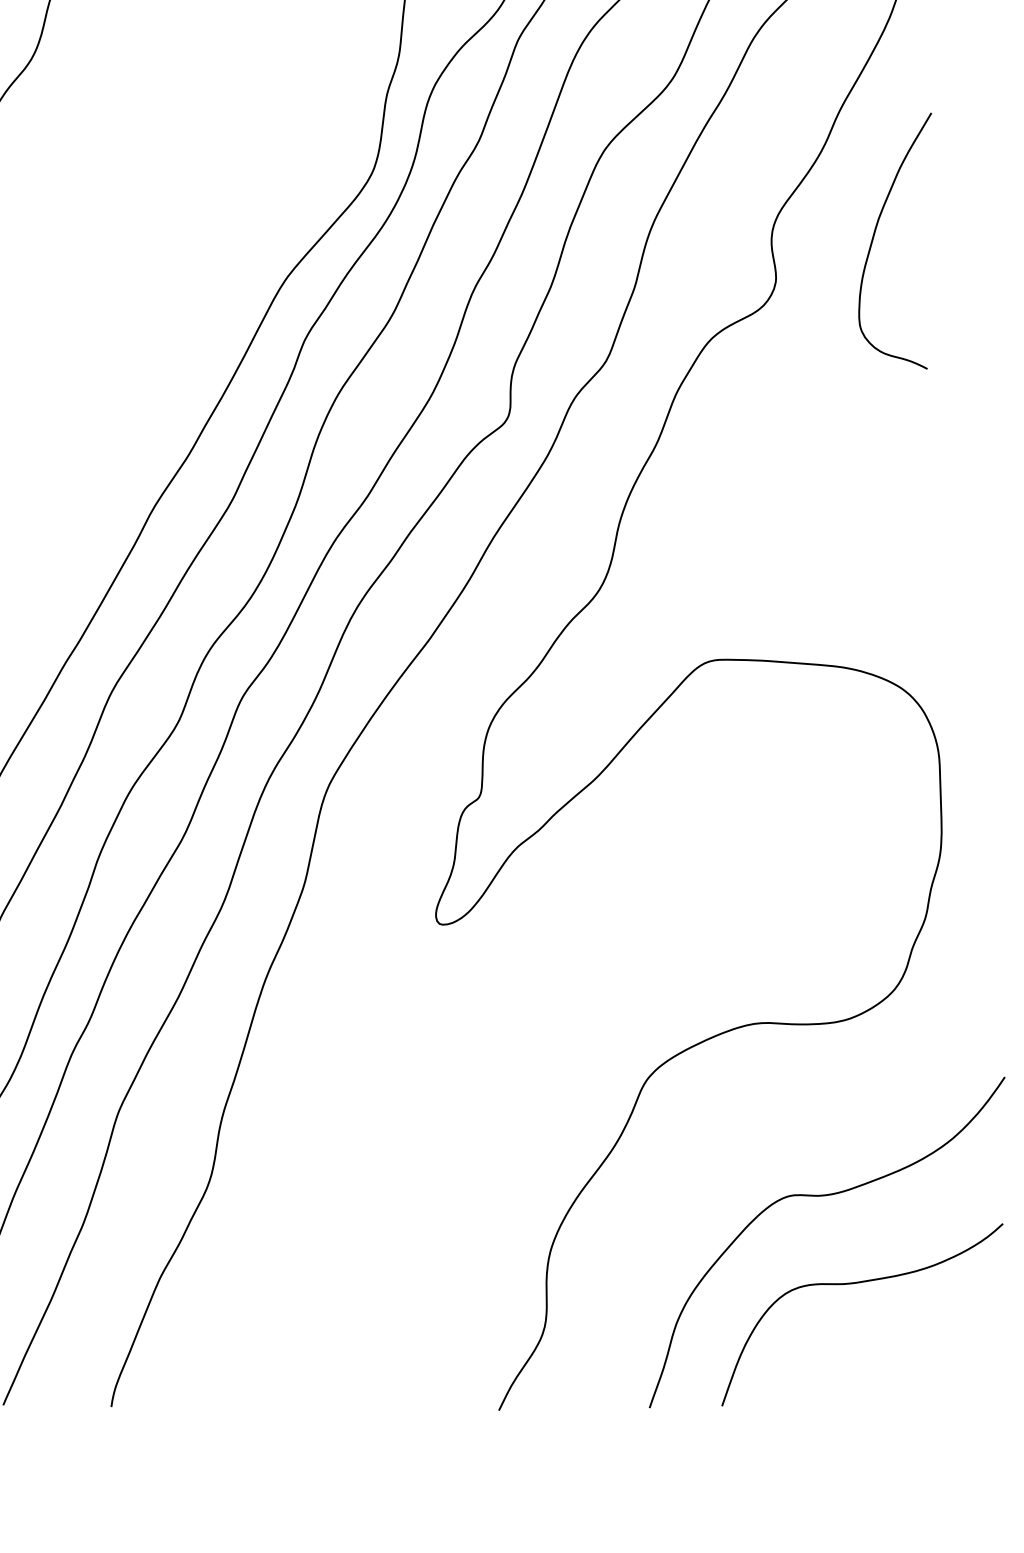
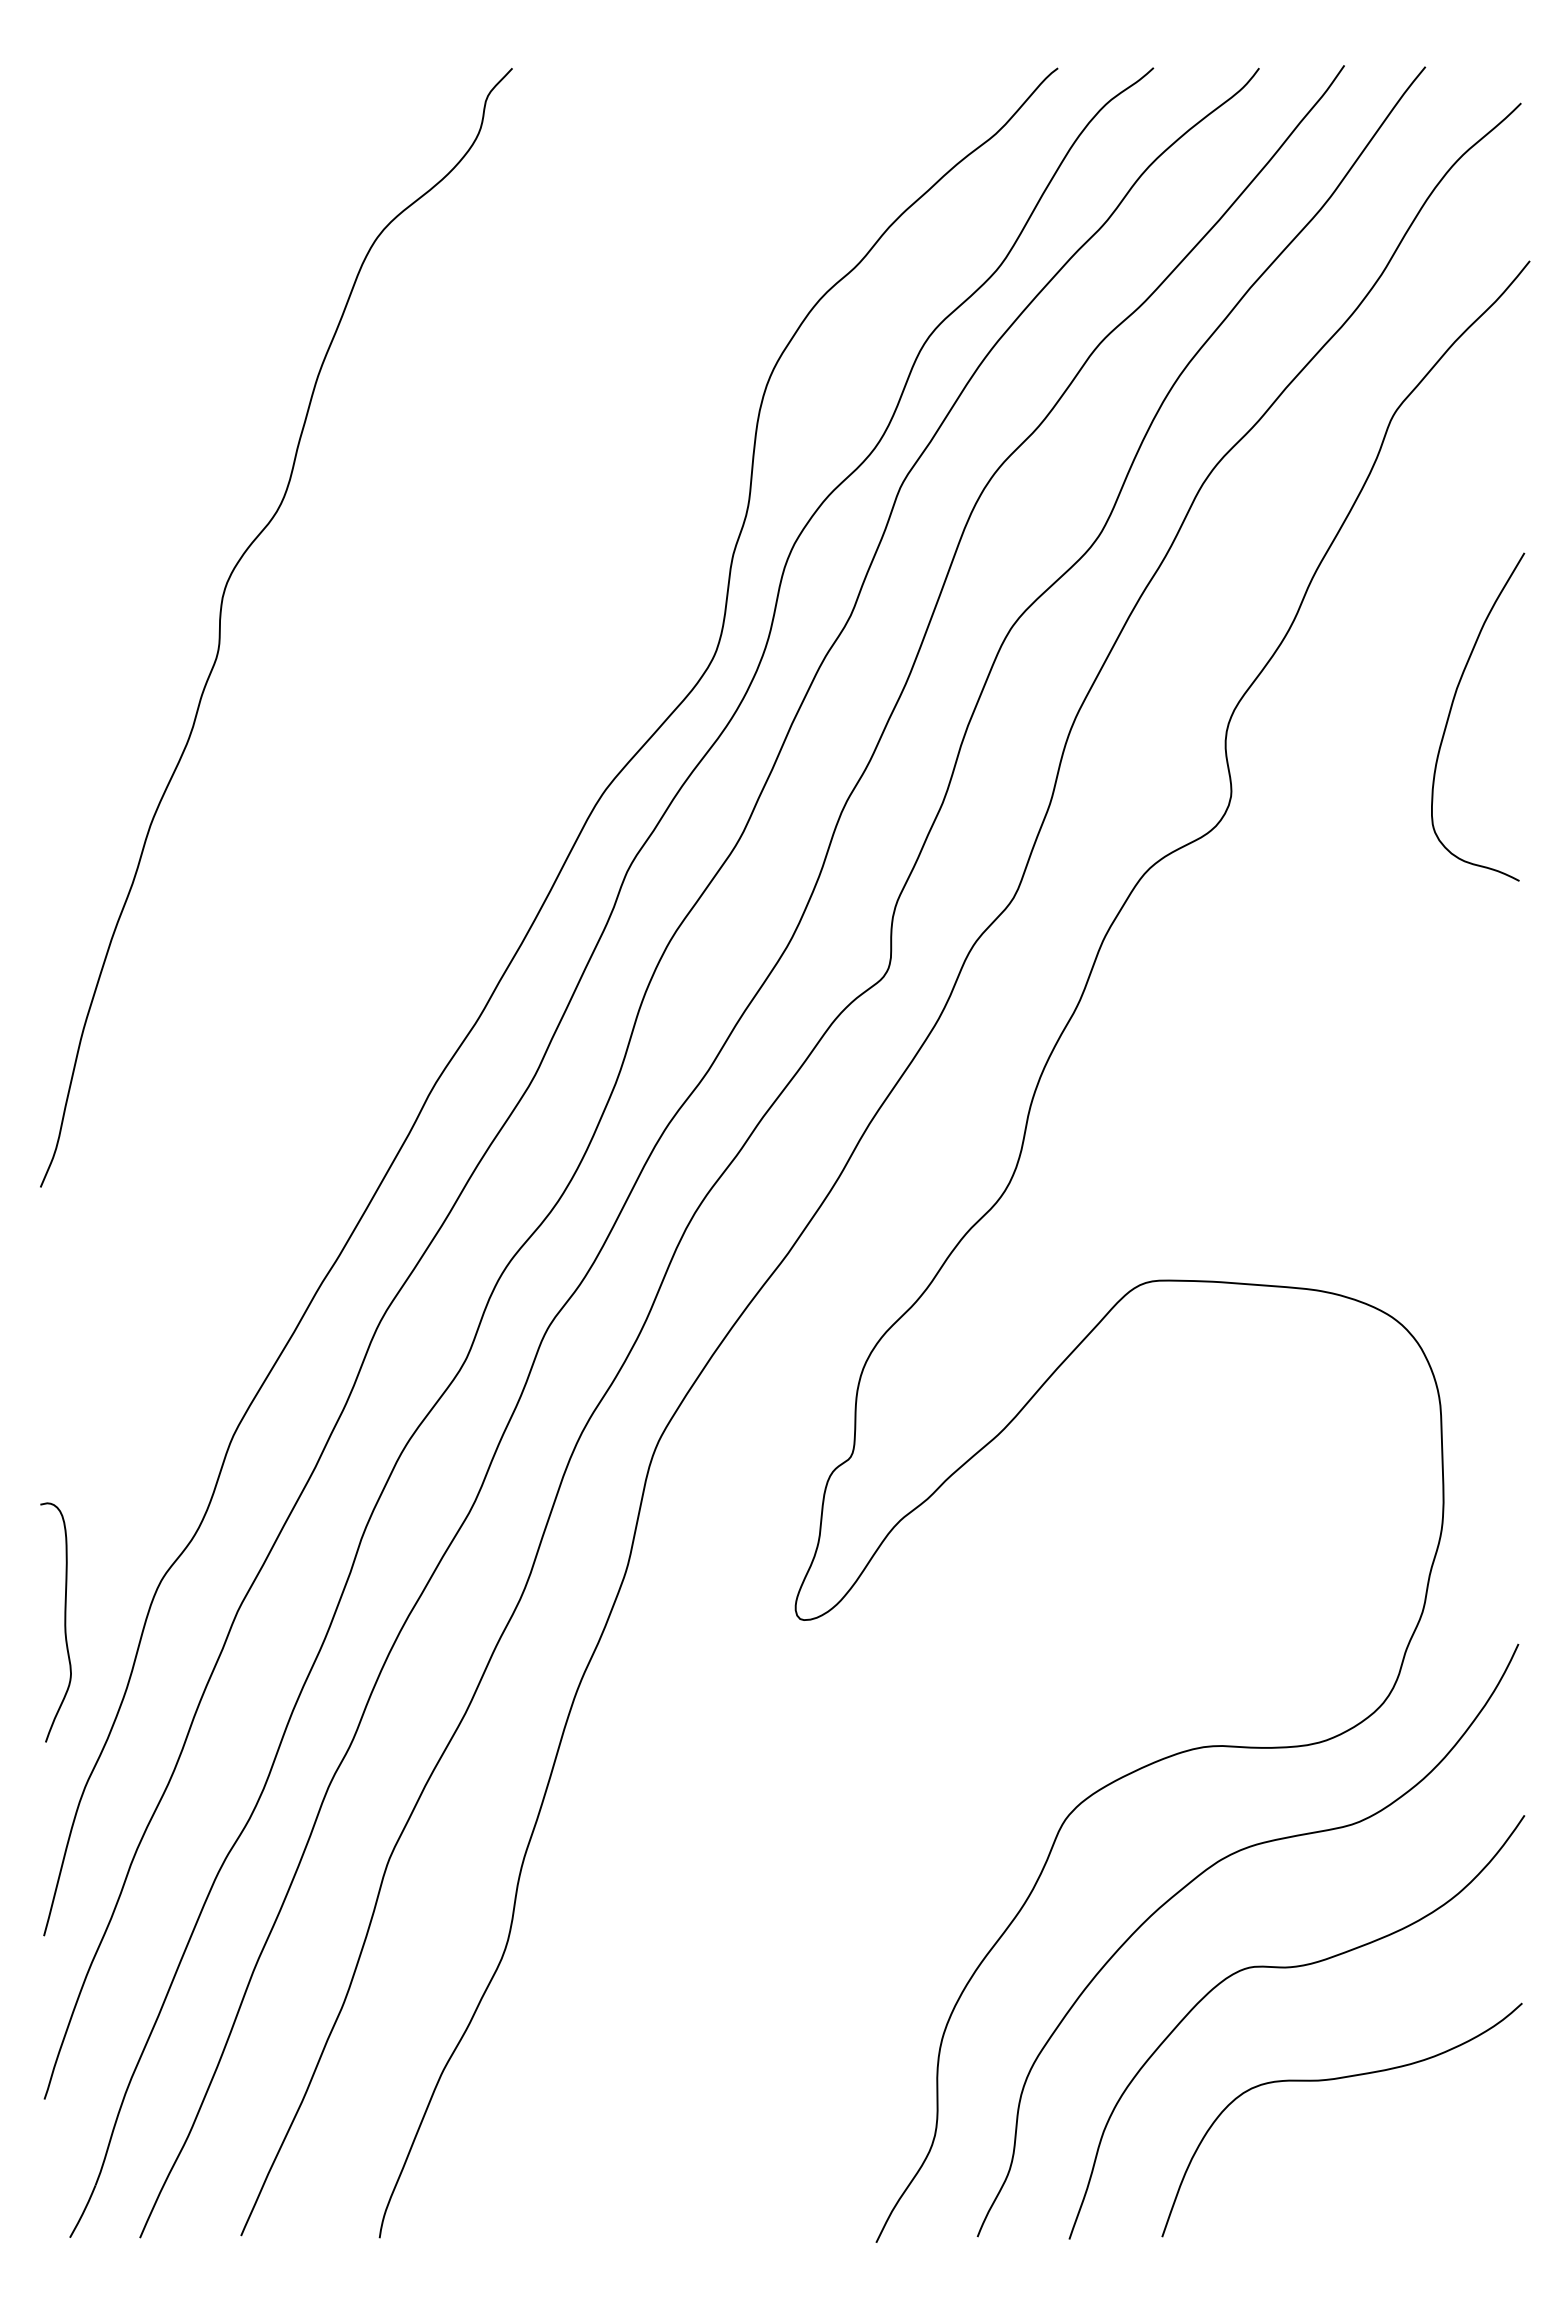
curve: (874, 236) -> (1451, 711), moved
curve: (750, 1125) -> (1198, 1877), added

